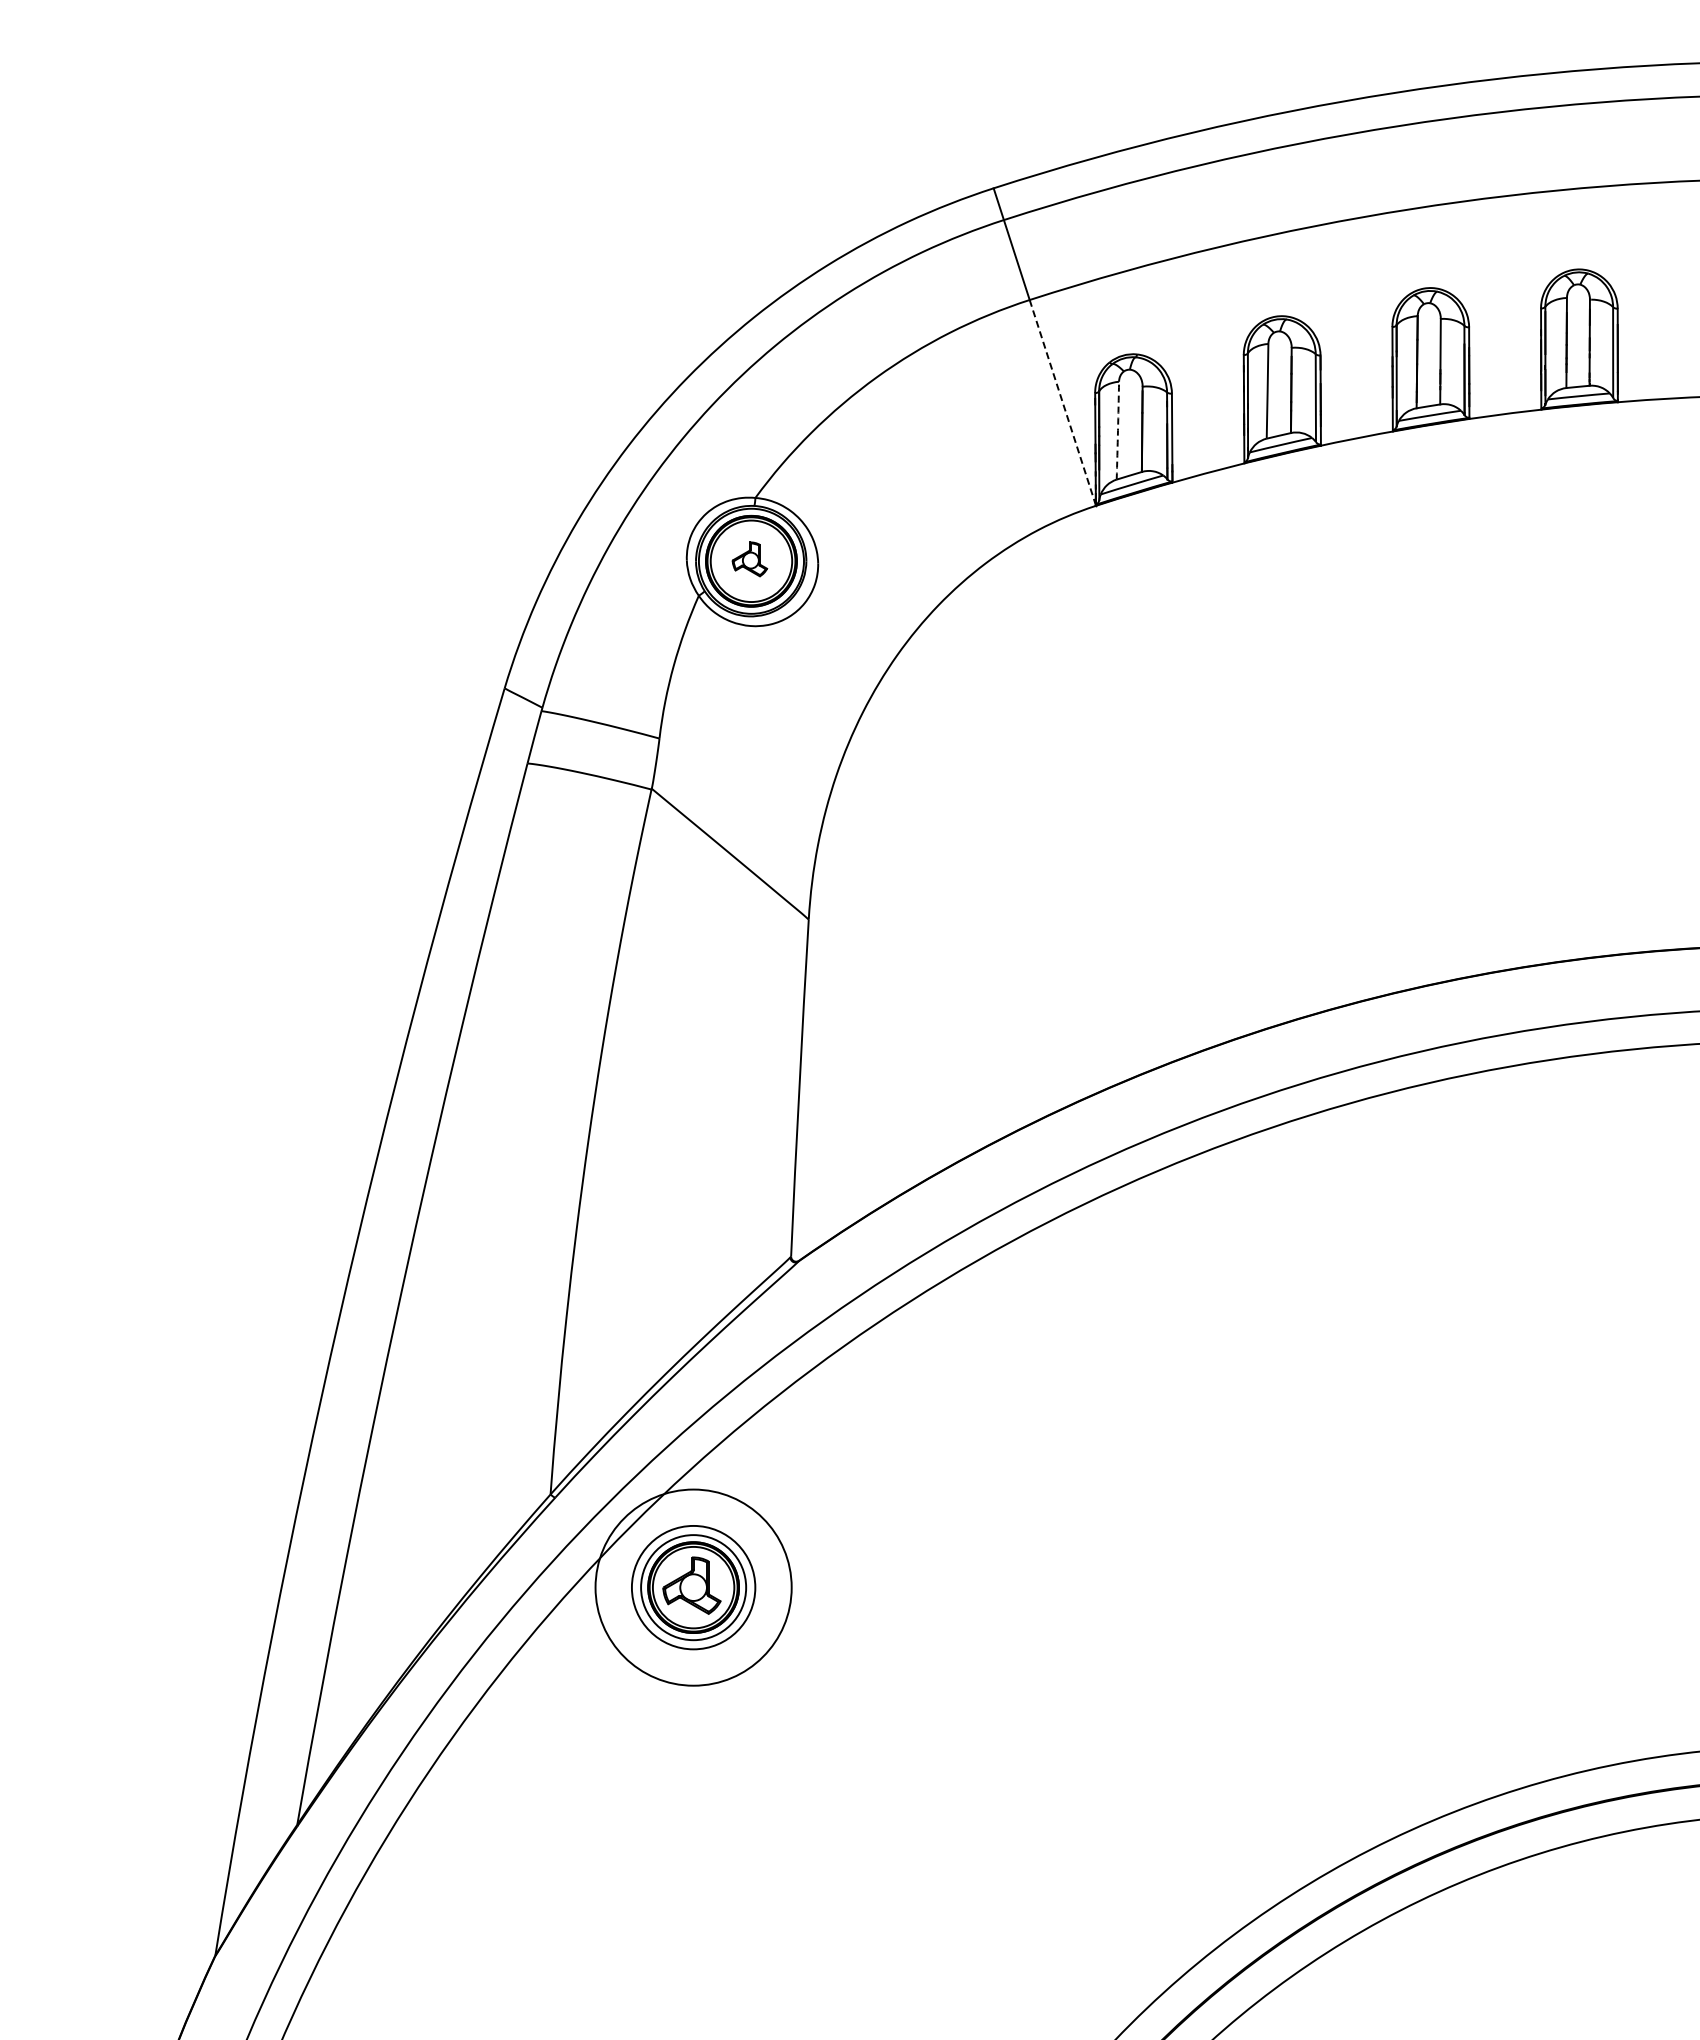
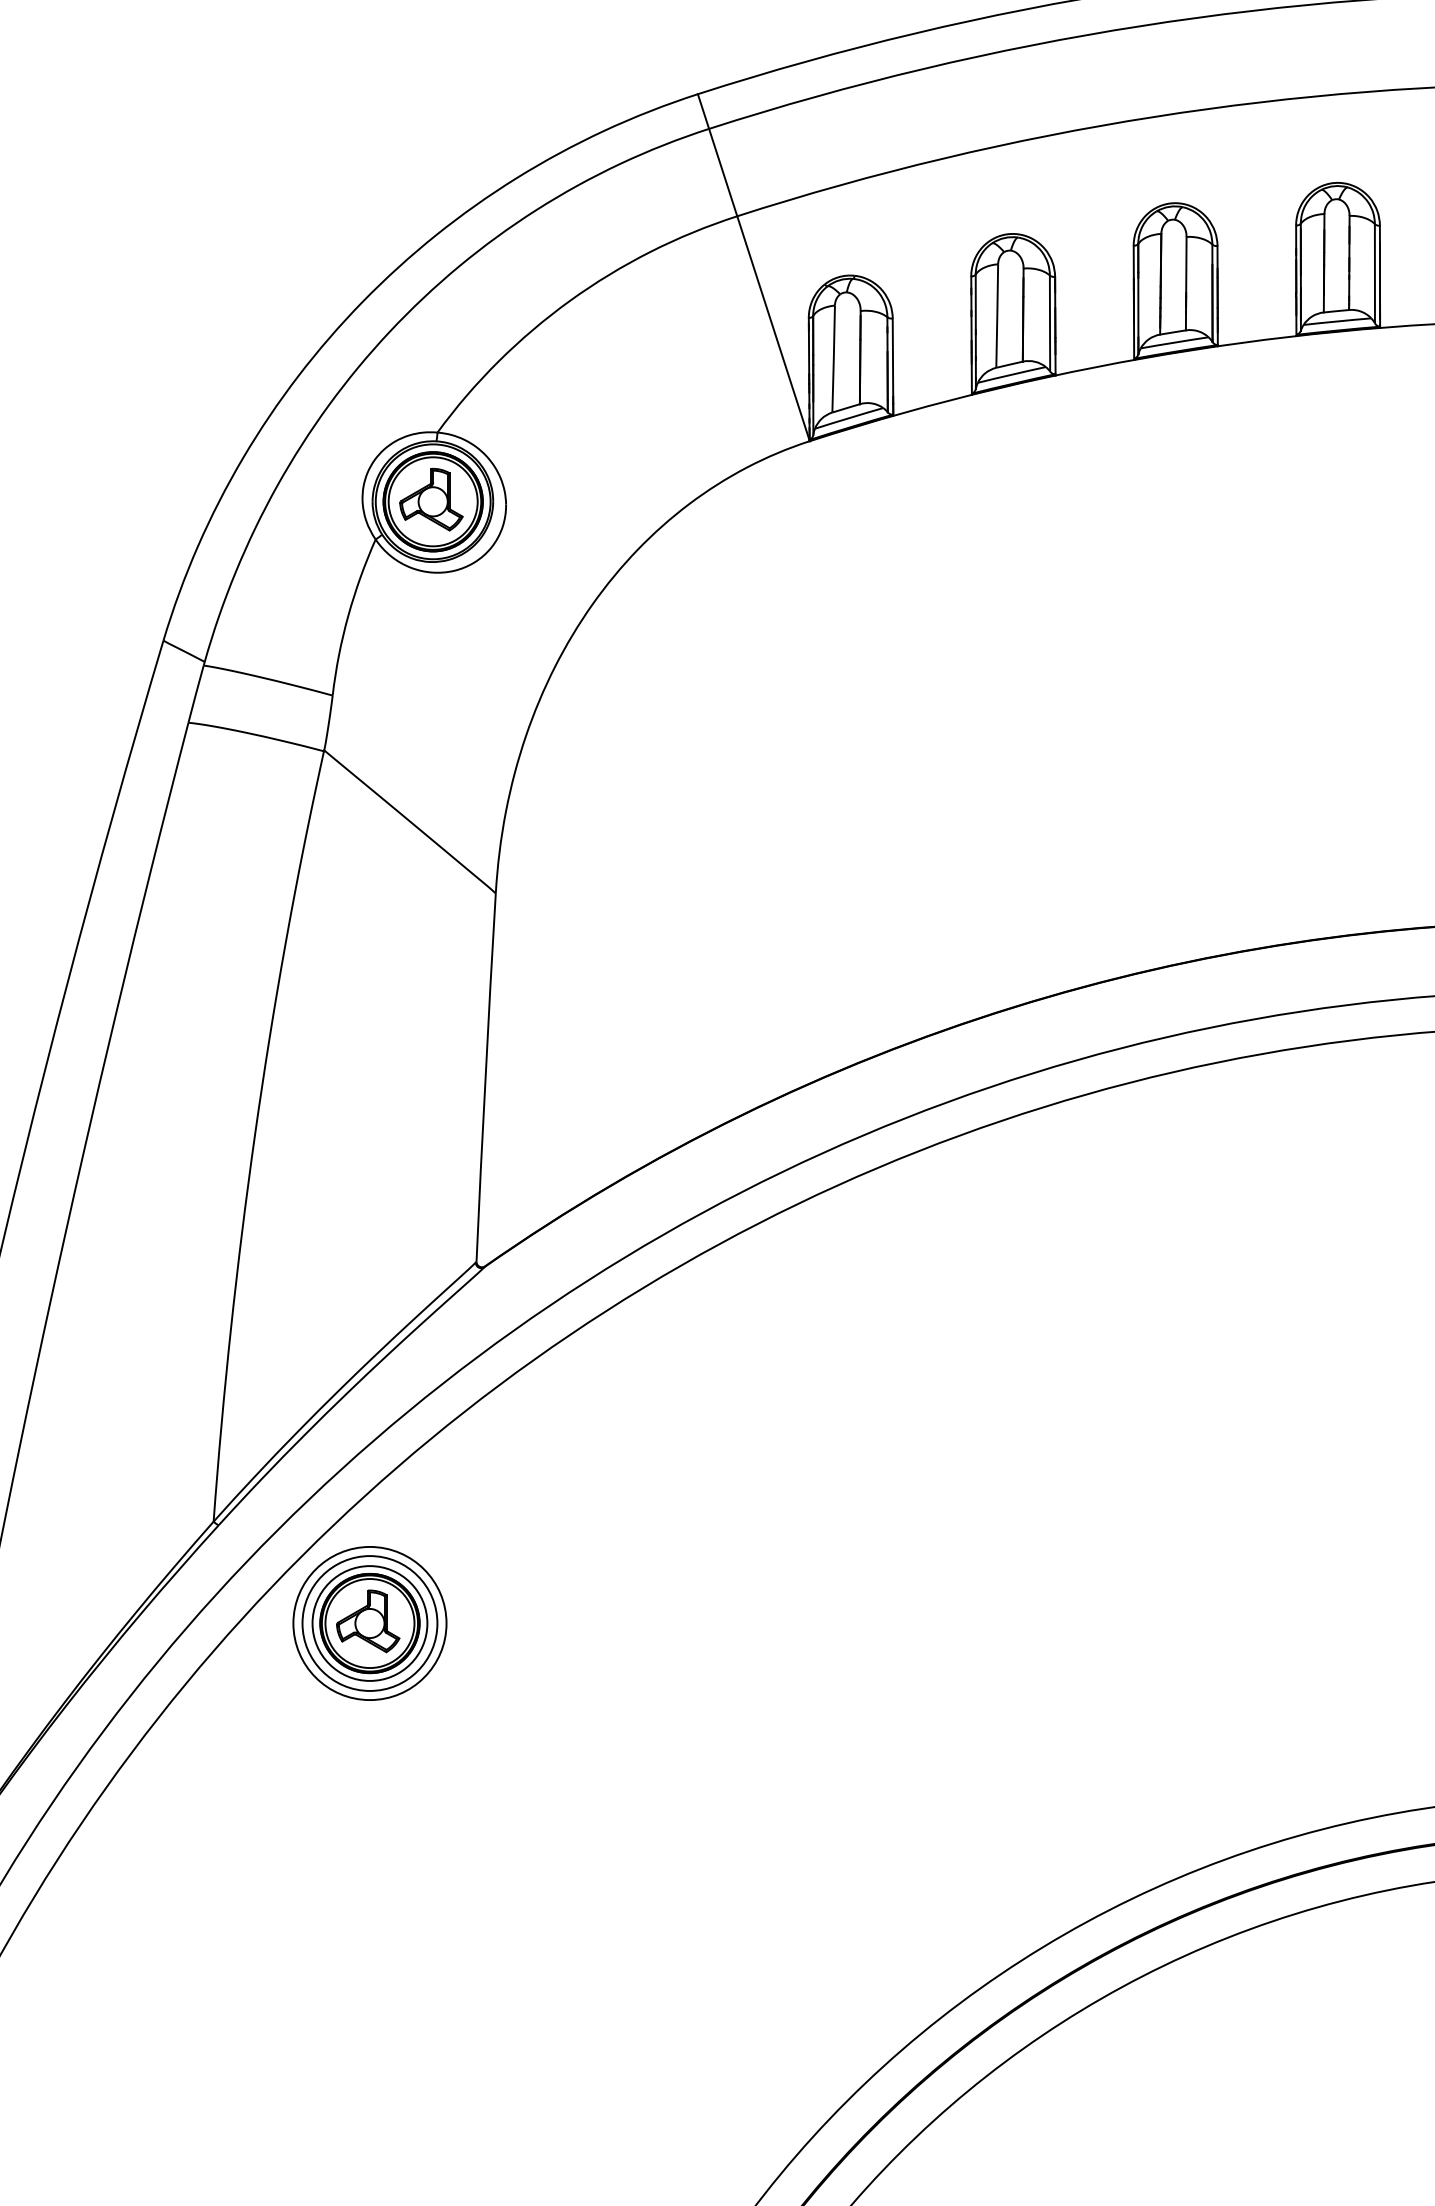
line: (1062, 402) -> (773, 328), dashed -> solid
arc: (1118, 430) -> (834, 358), dashed -> solid
part: (749, 559) -> (431, 499), size x1.67
circle: (693, 1587) -> (369, 1623), size x0.71

